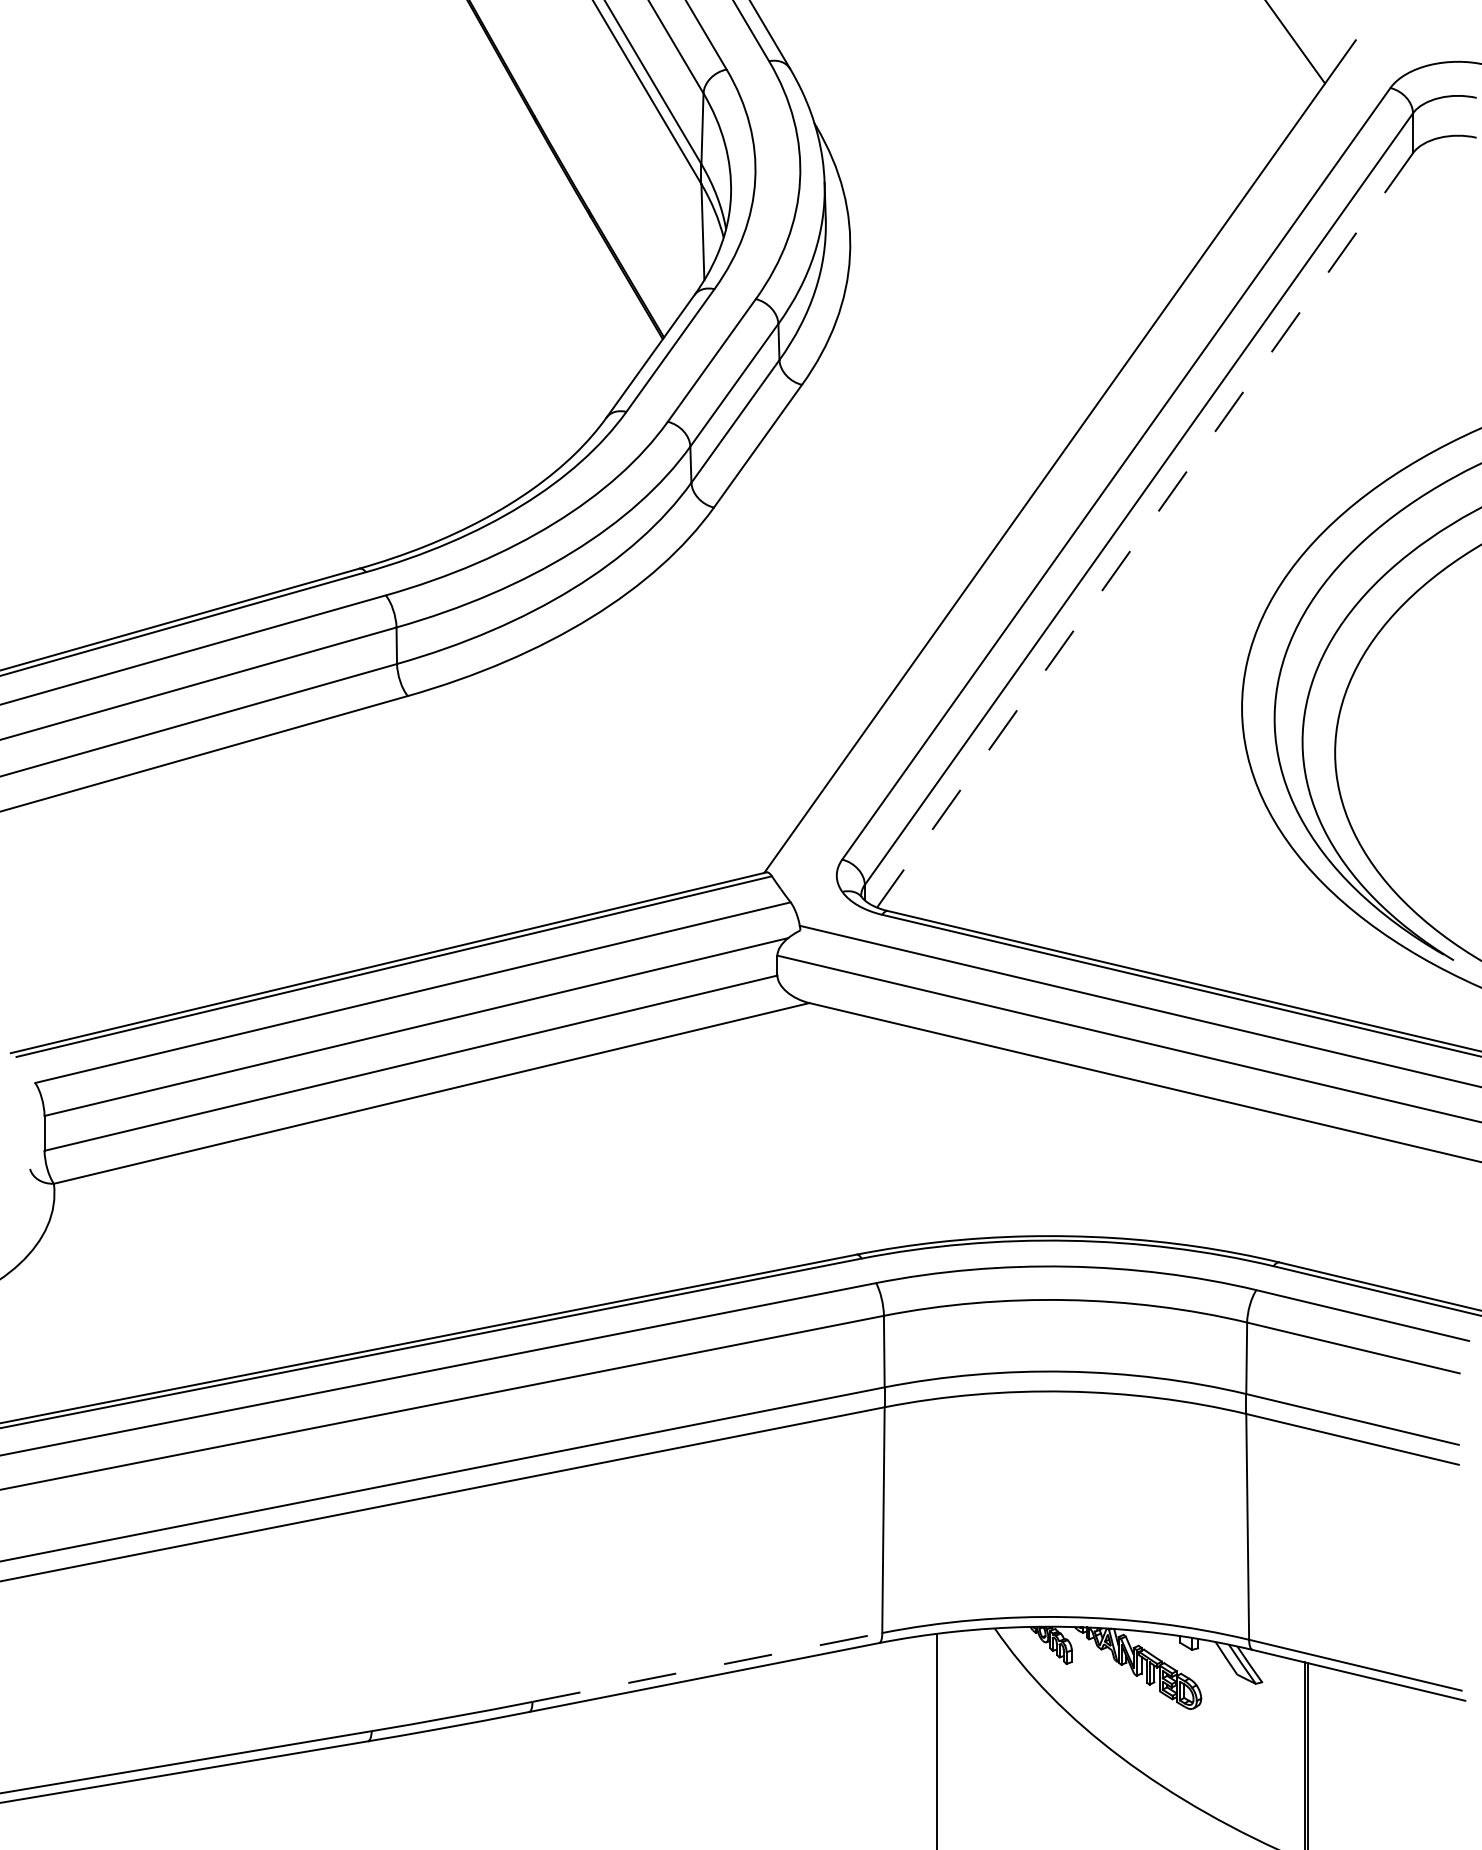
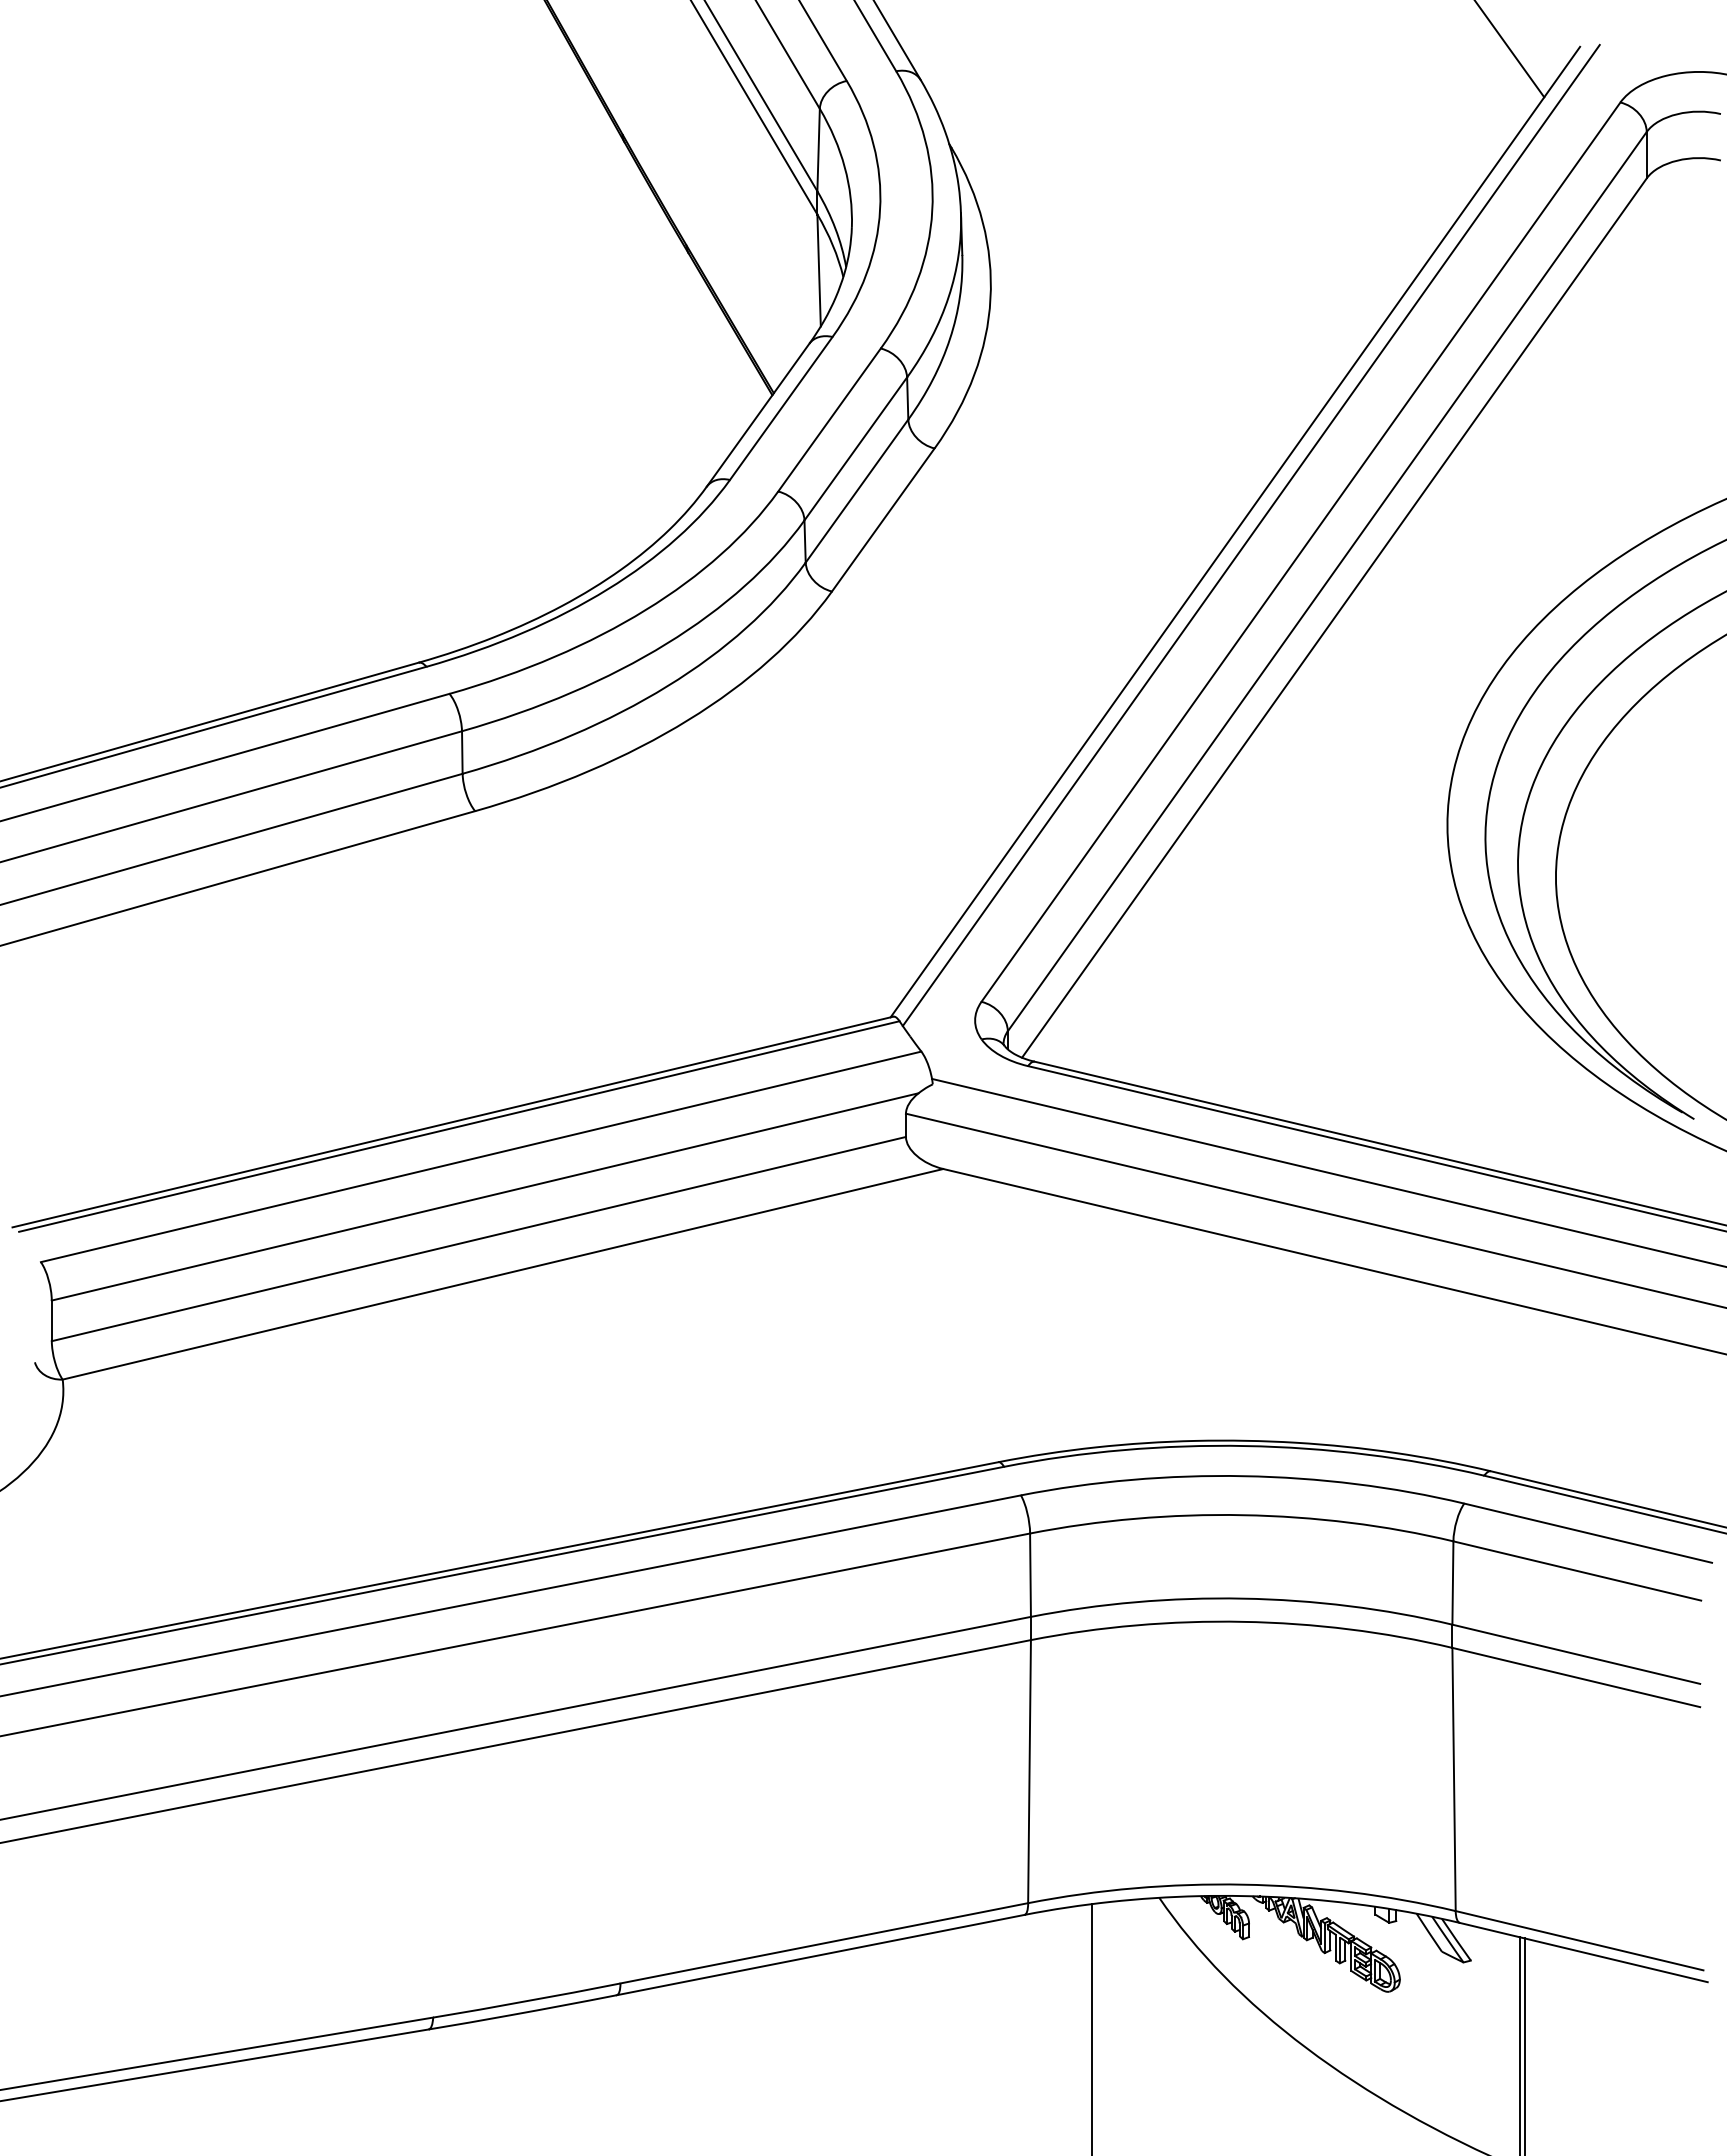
line: (1073, 459) -> (1250, 535), added
line: (1145, 530) -> (1334, 618), dashed -> solid
line: (707, 1667) -> (824, 1943), dashed -> solid

